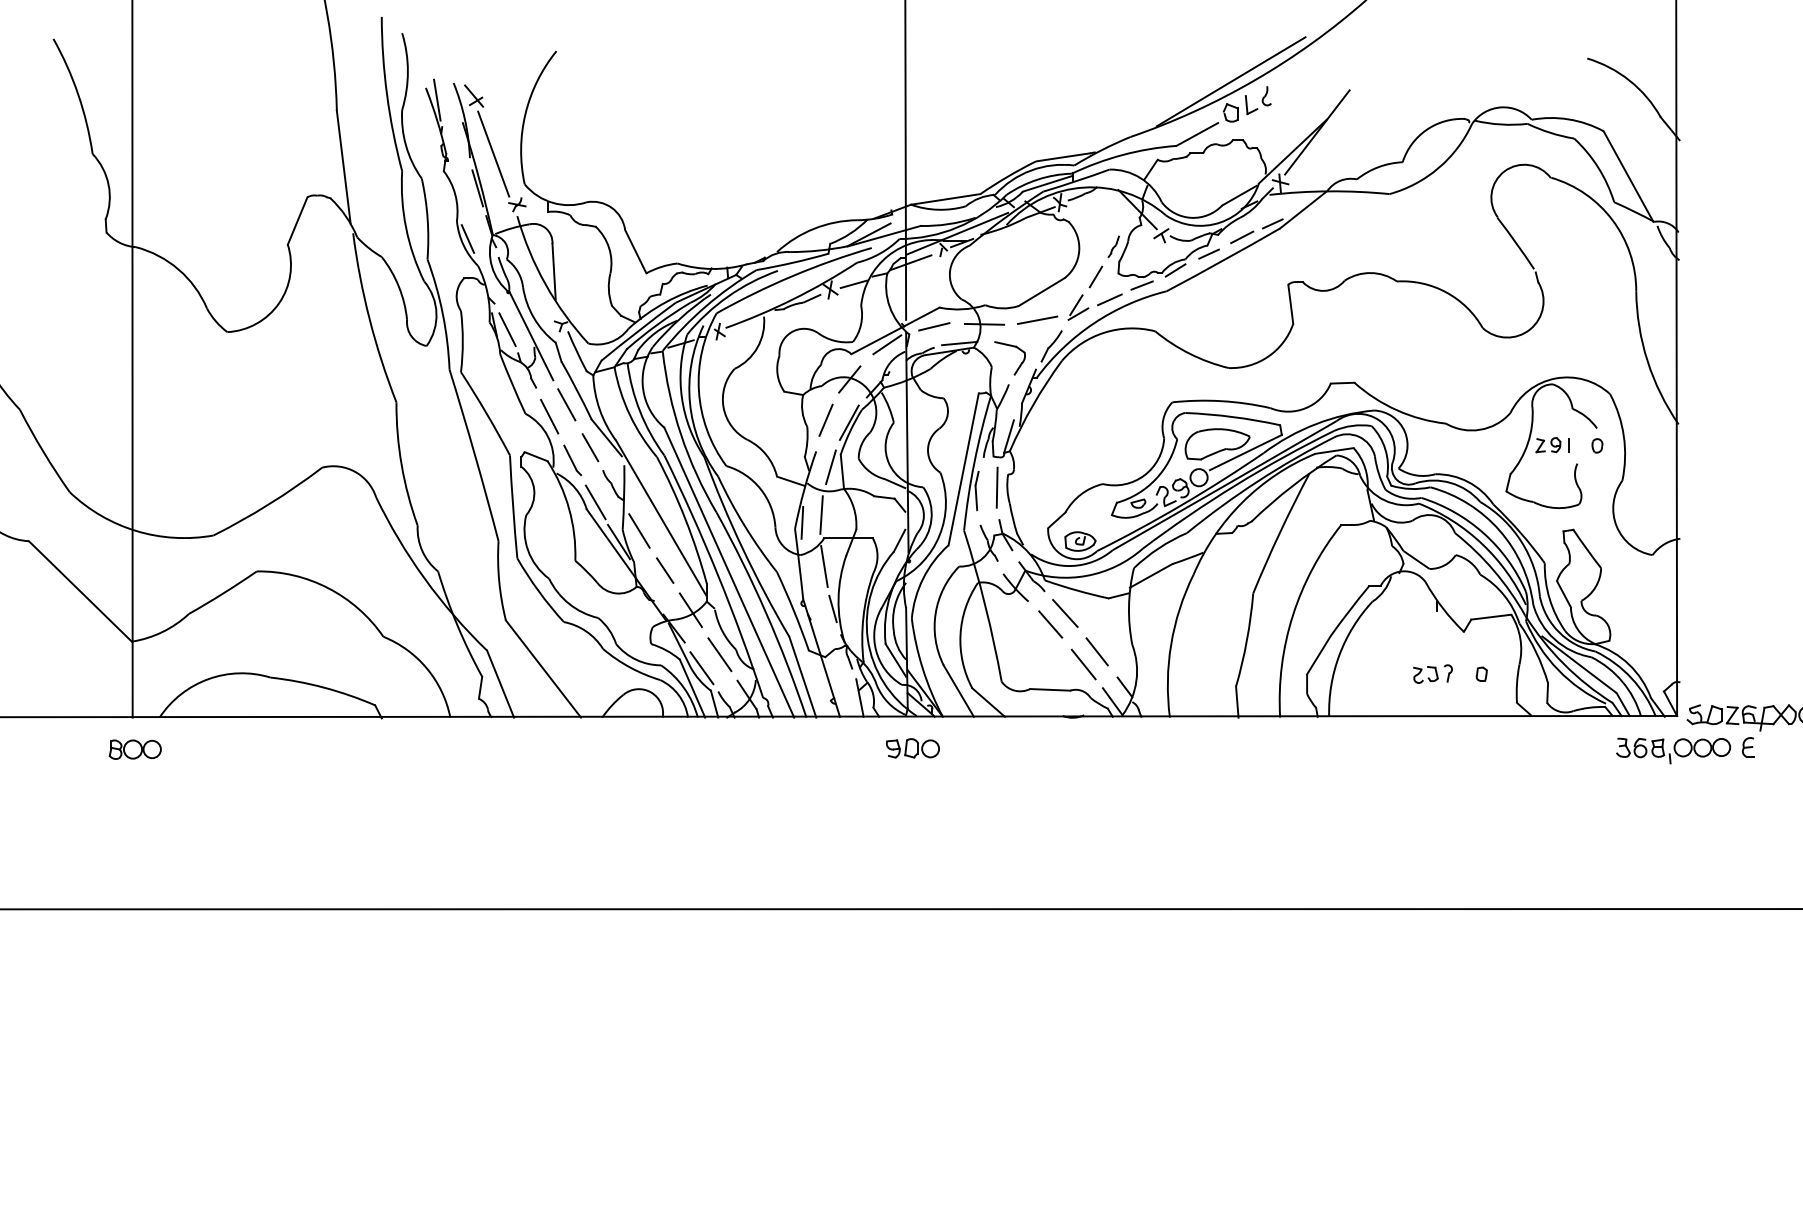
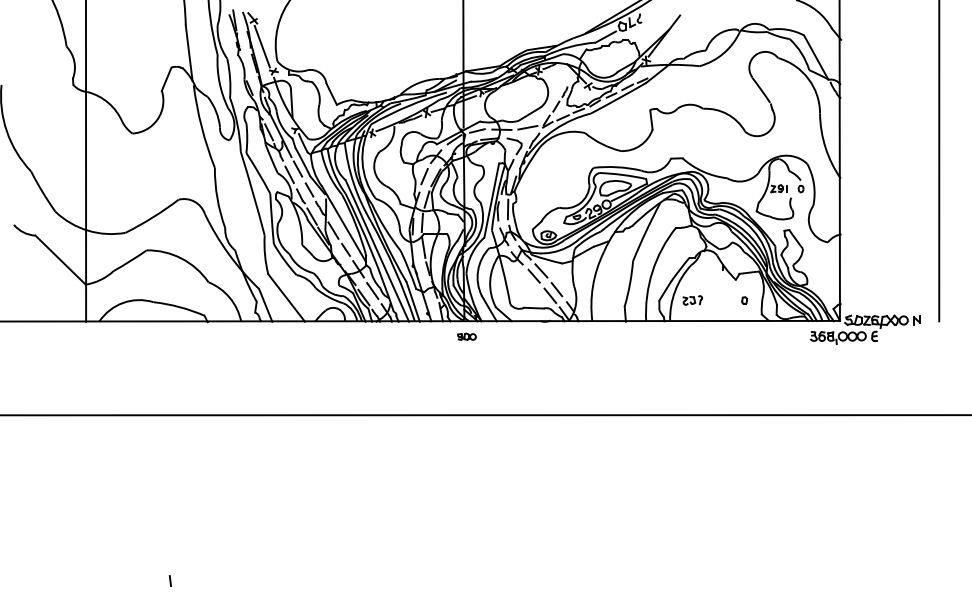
part: (1432, 674) -> (692, 300), moved
part: (911, 747) -> (466, 336), size x0.7
part: (135, 749) -> (87, 337), removed

